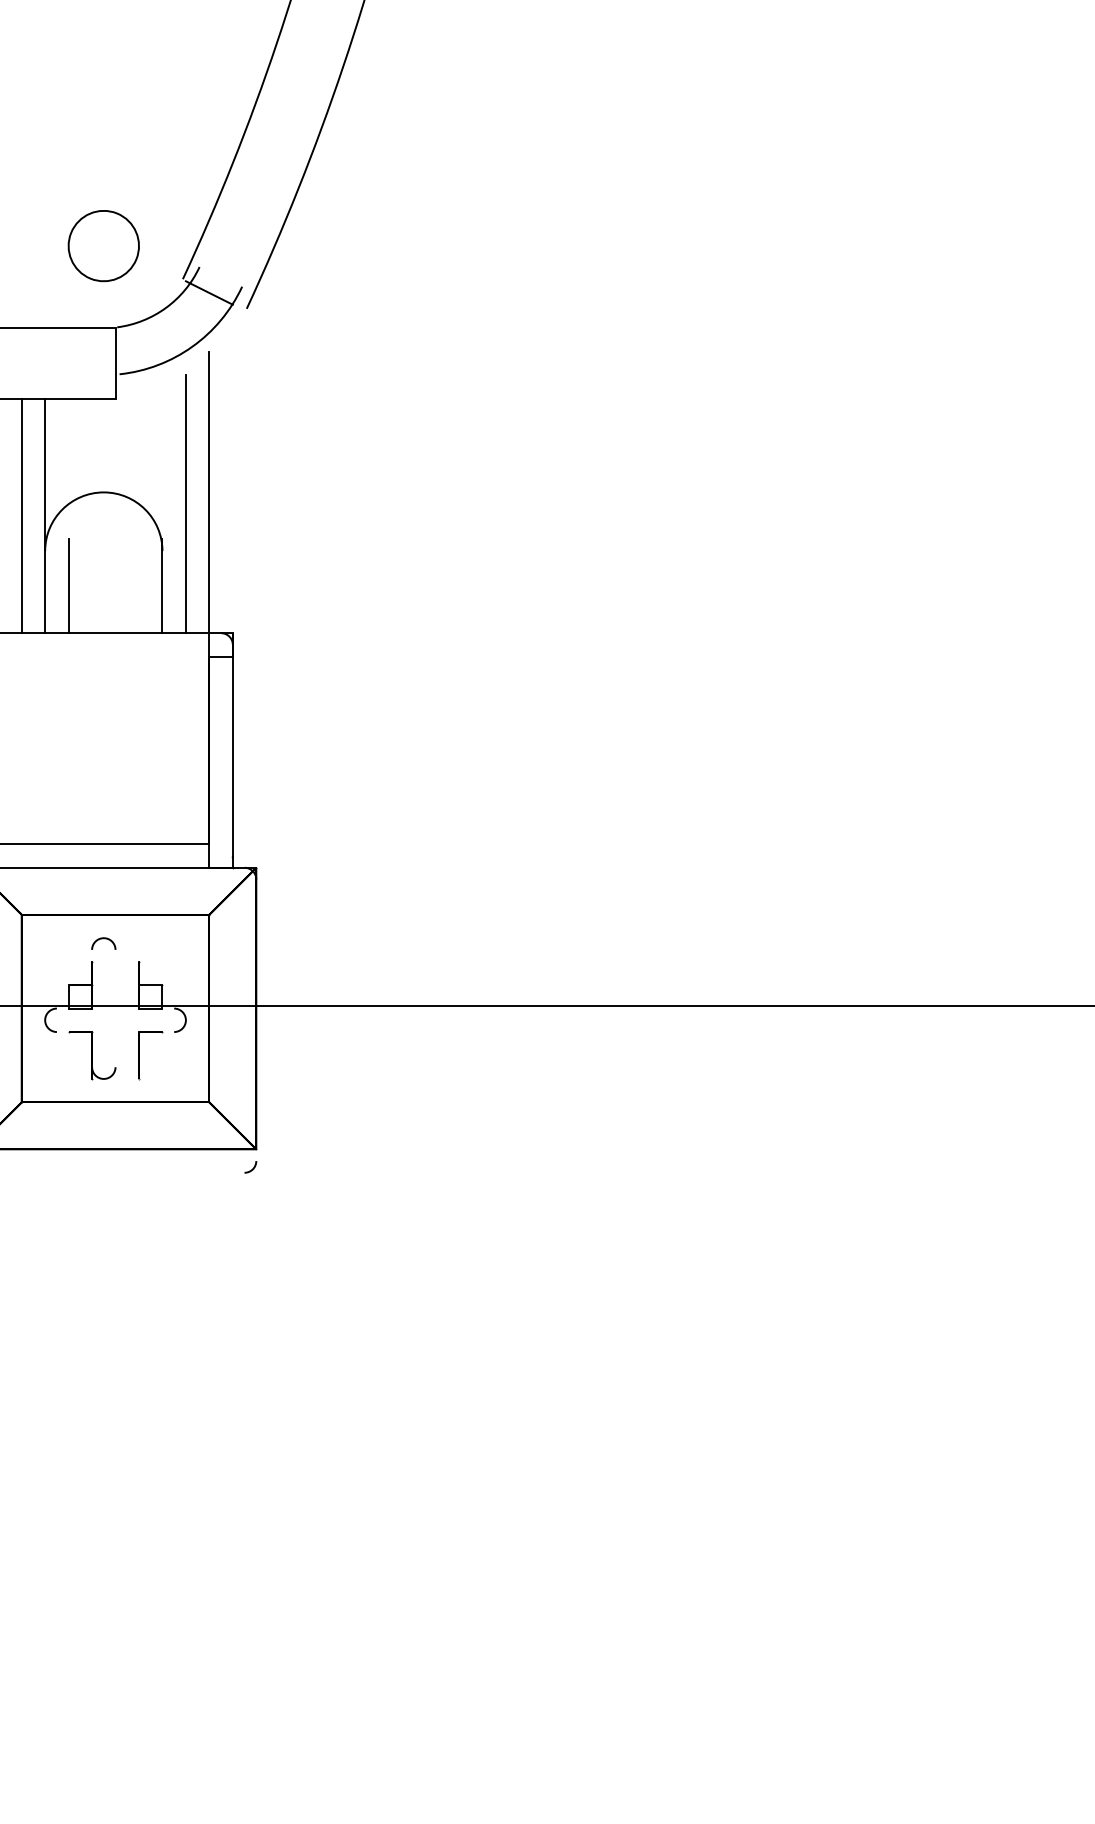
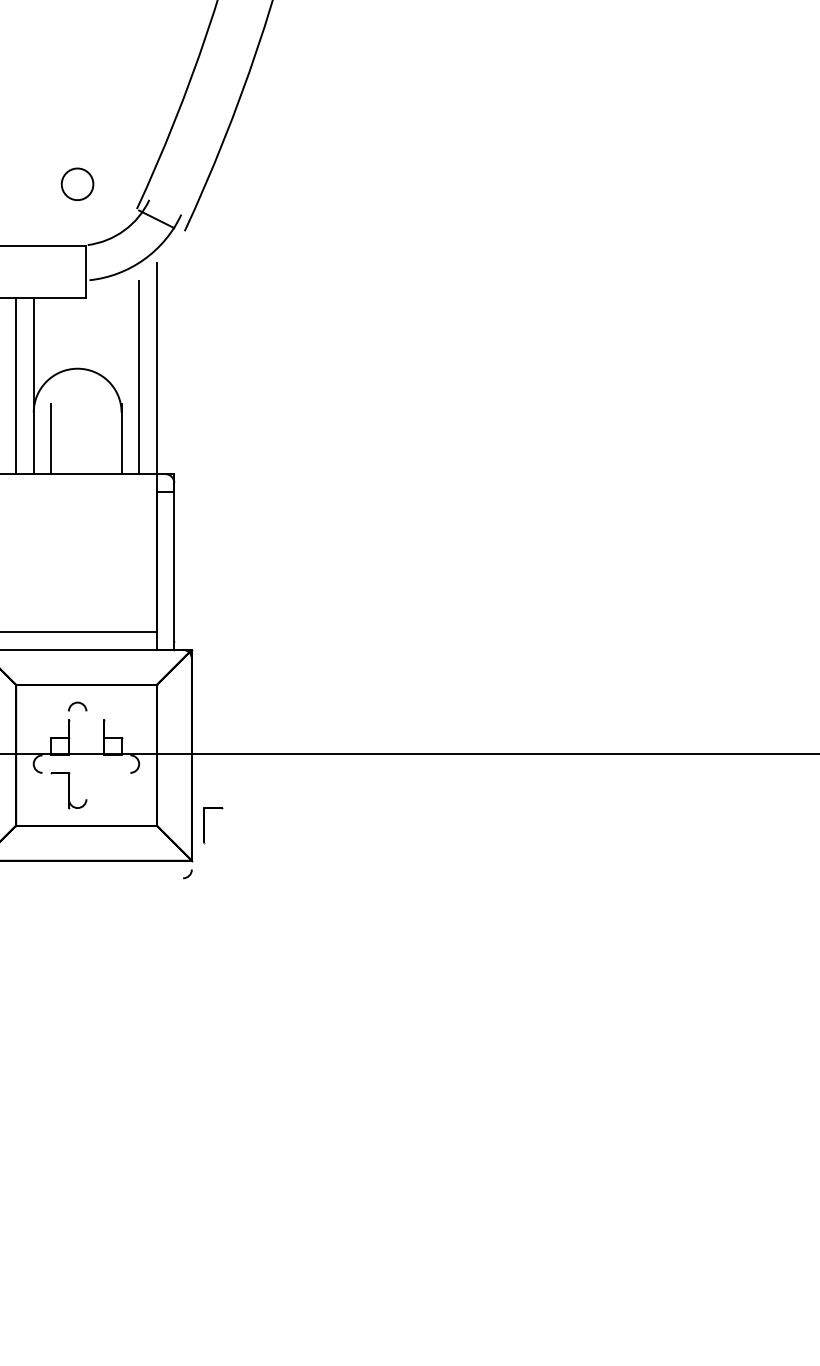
part: (103, 246) -> (77, 184), size x0.6
part: (139, 1055) -> (204, 825), moved

